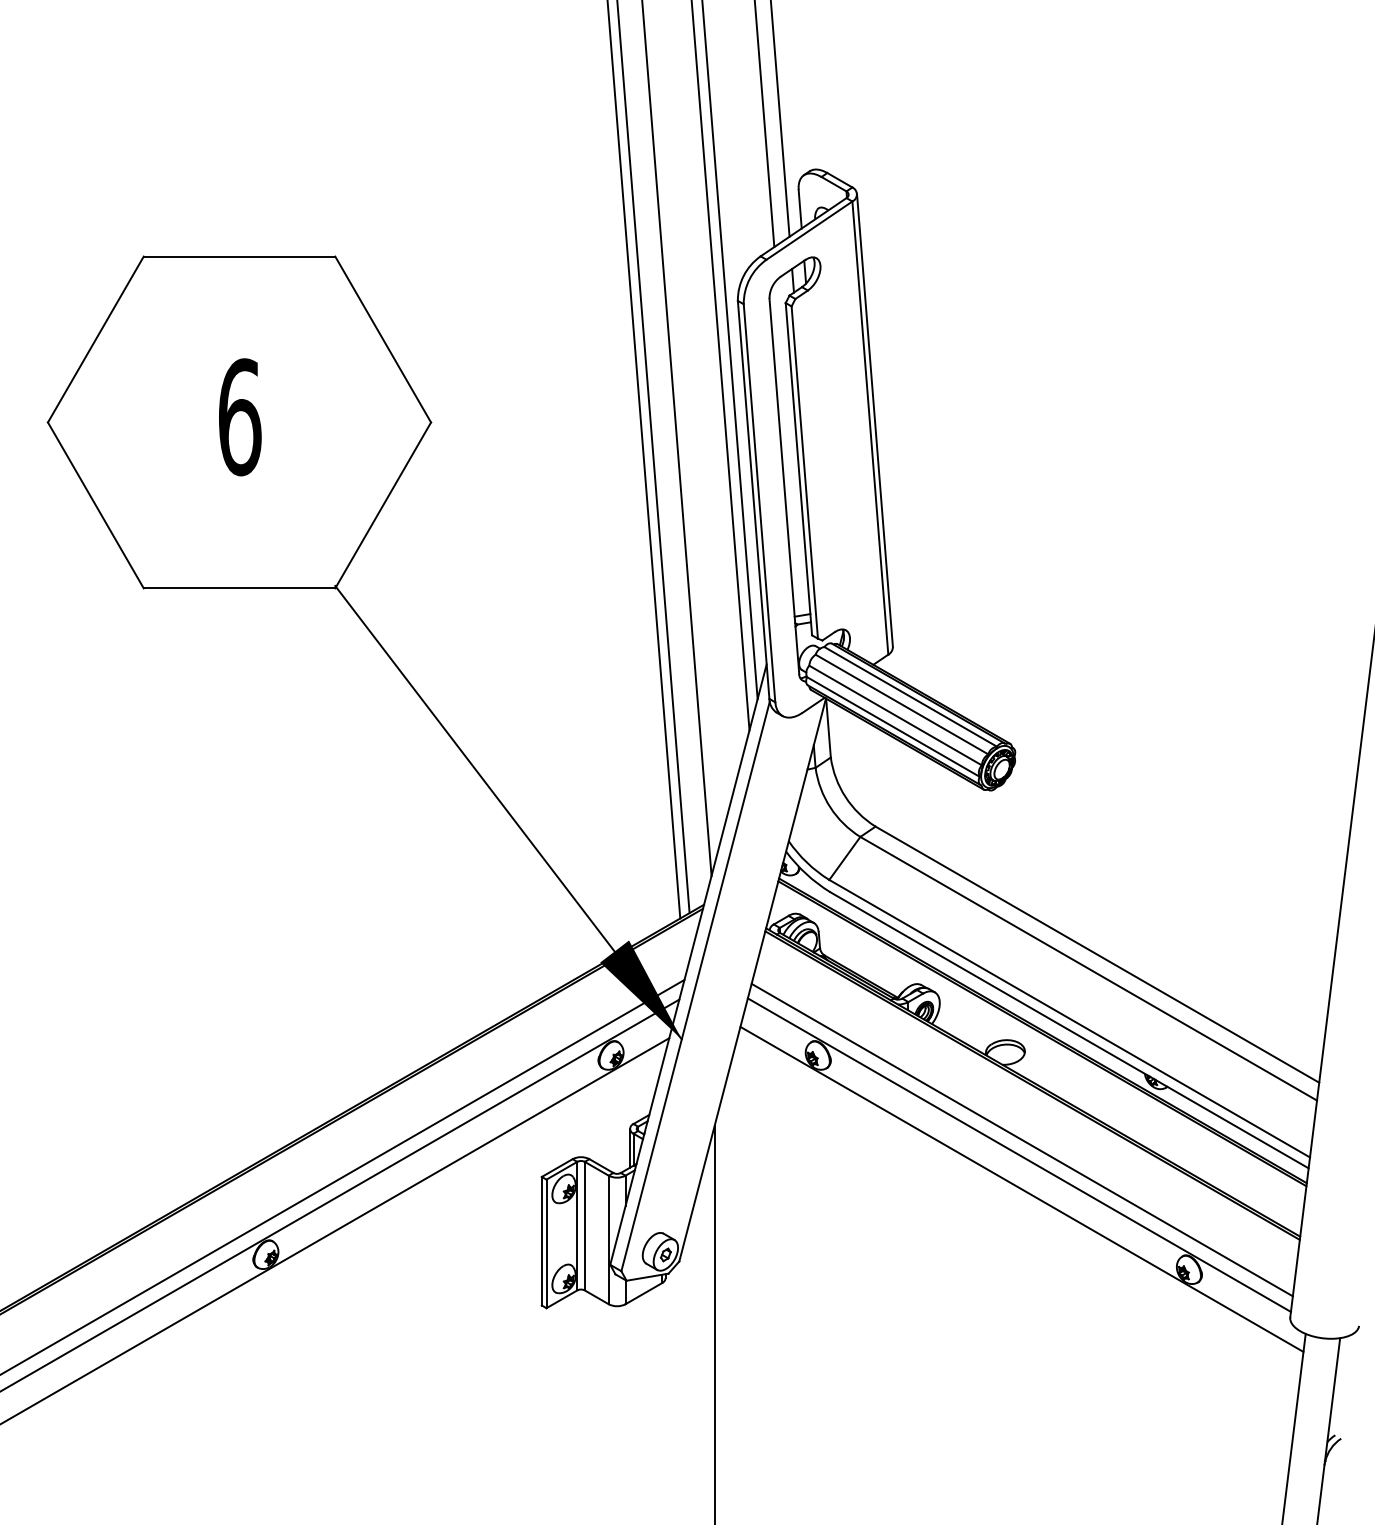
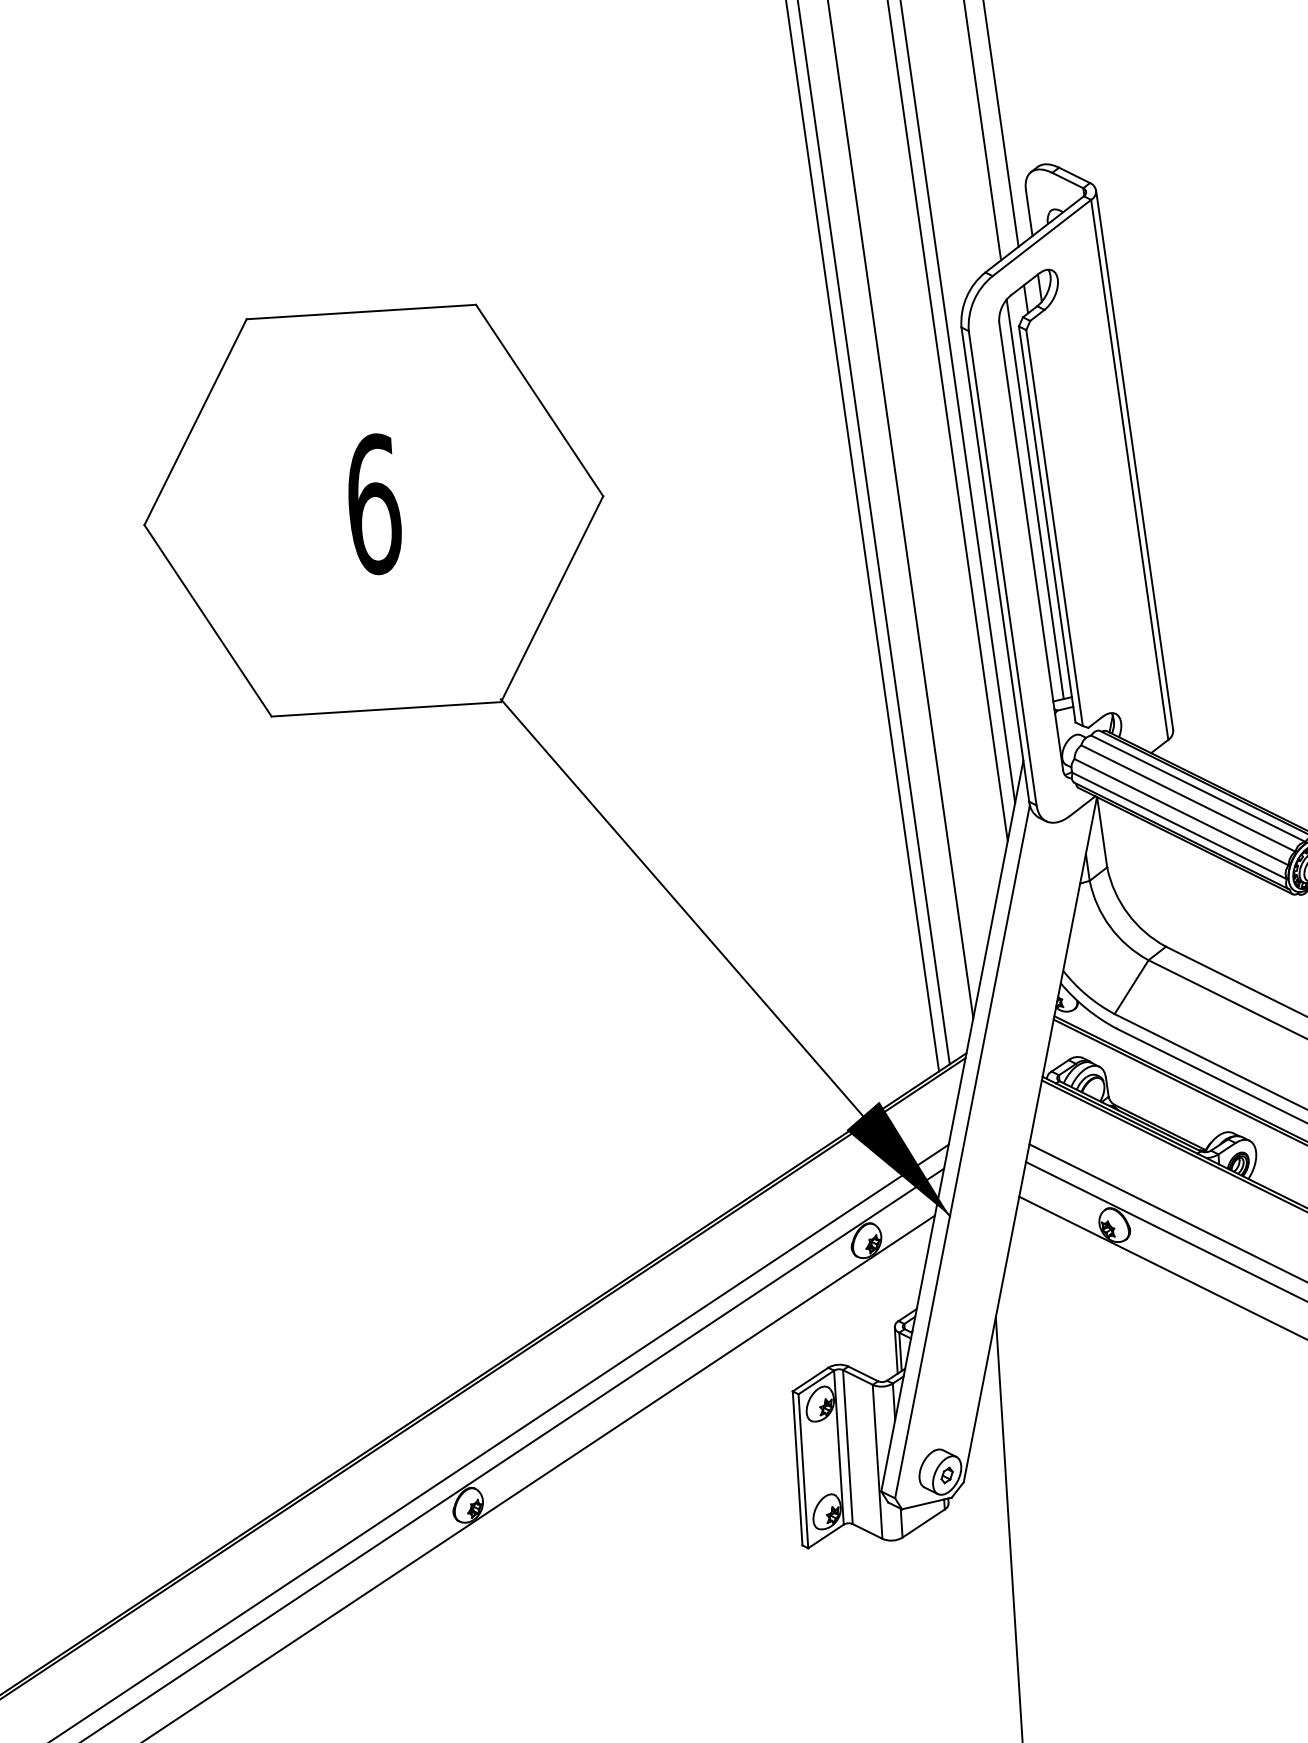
line: (789, 447) -> (1034, 499), added

